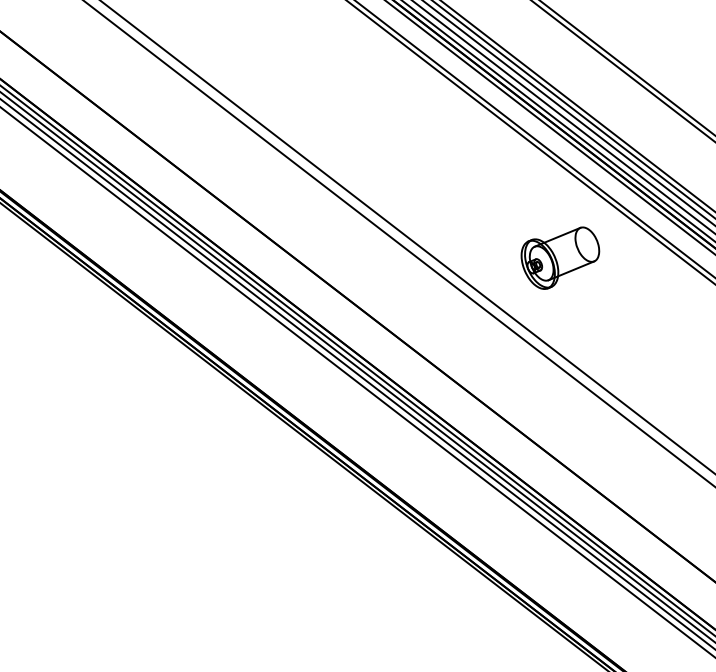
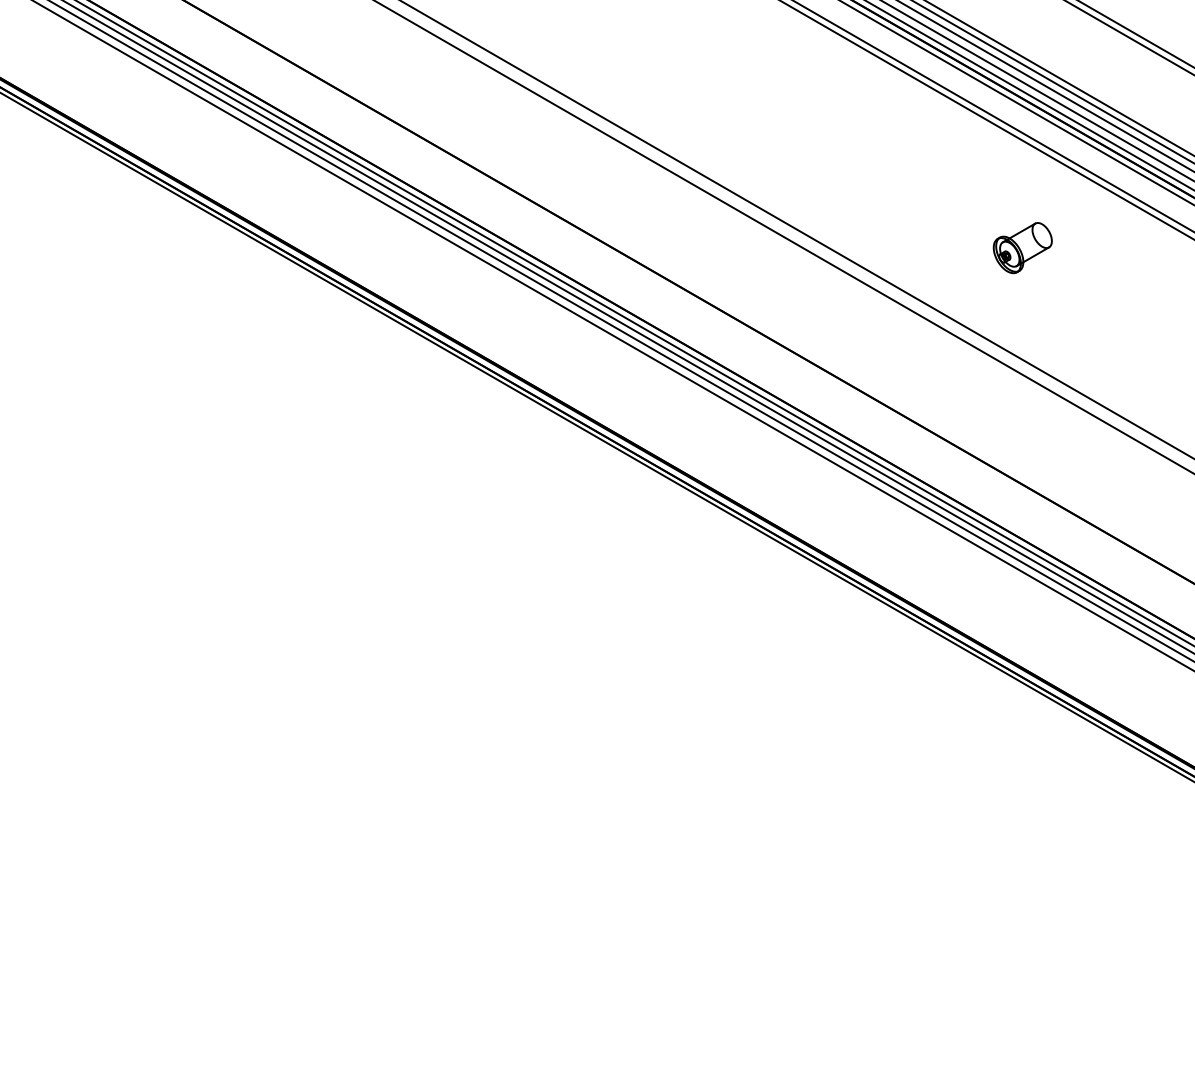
part: (559, 257) -> (1022, 247), size x0.6

